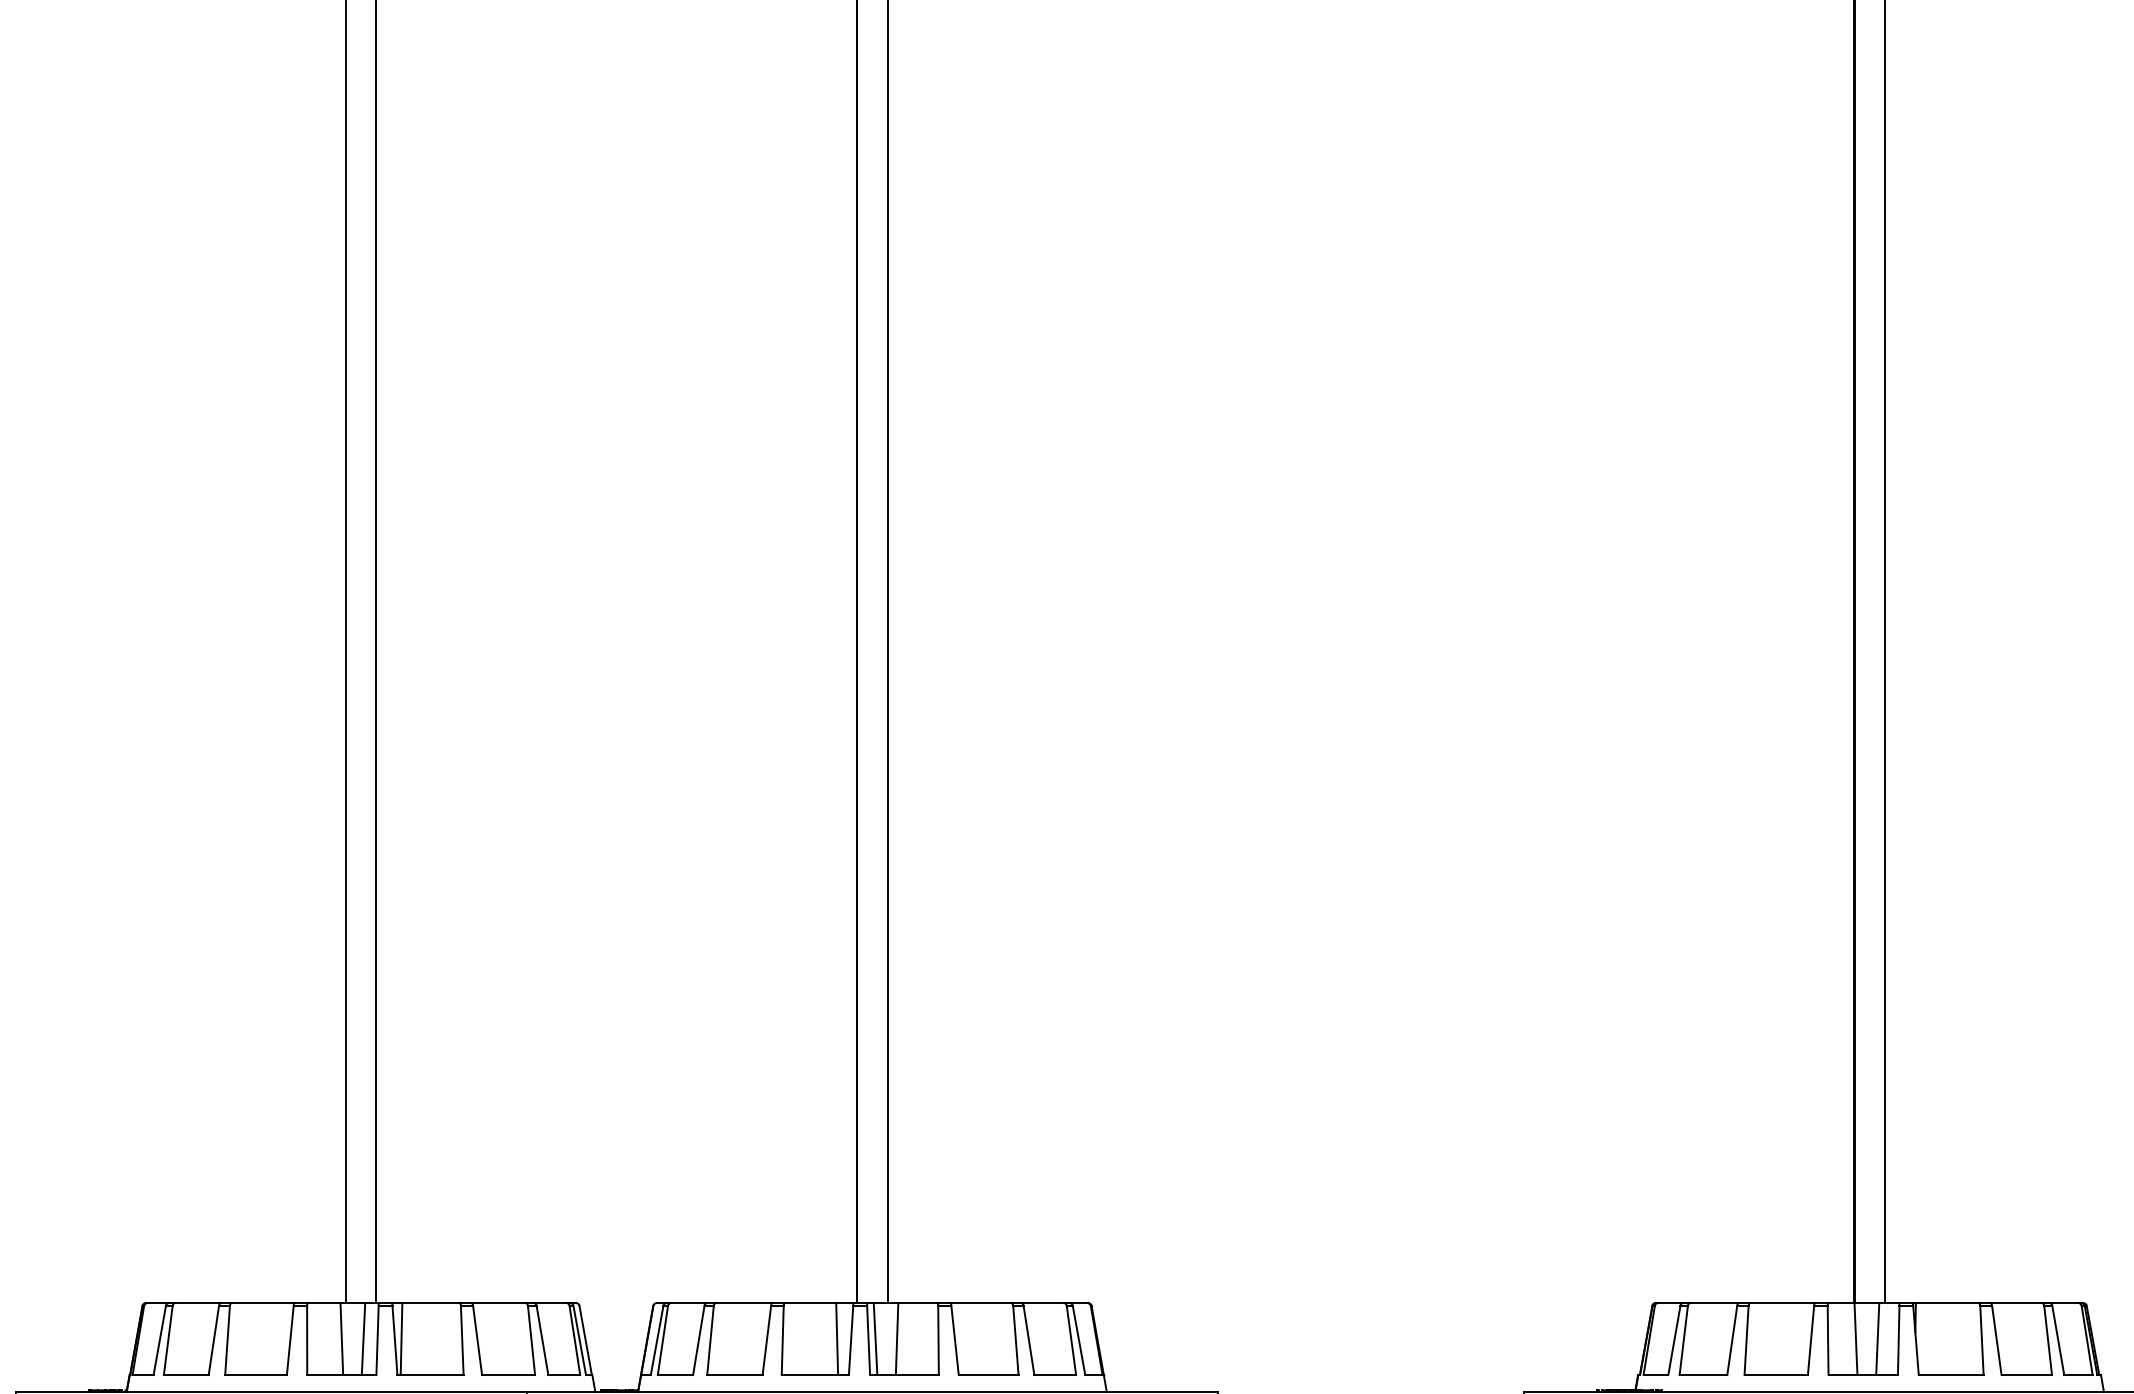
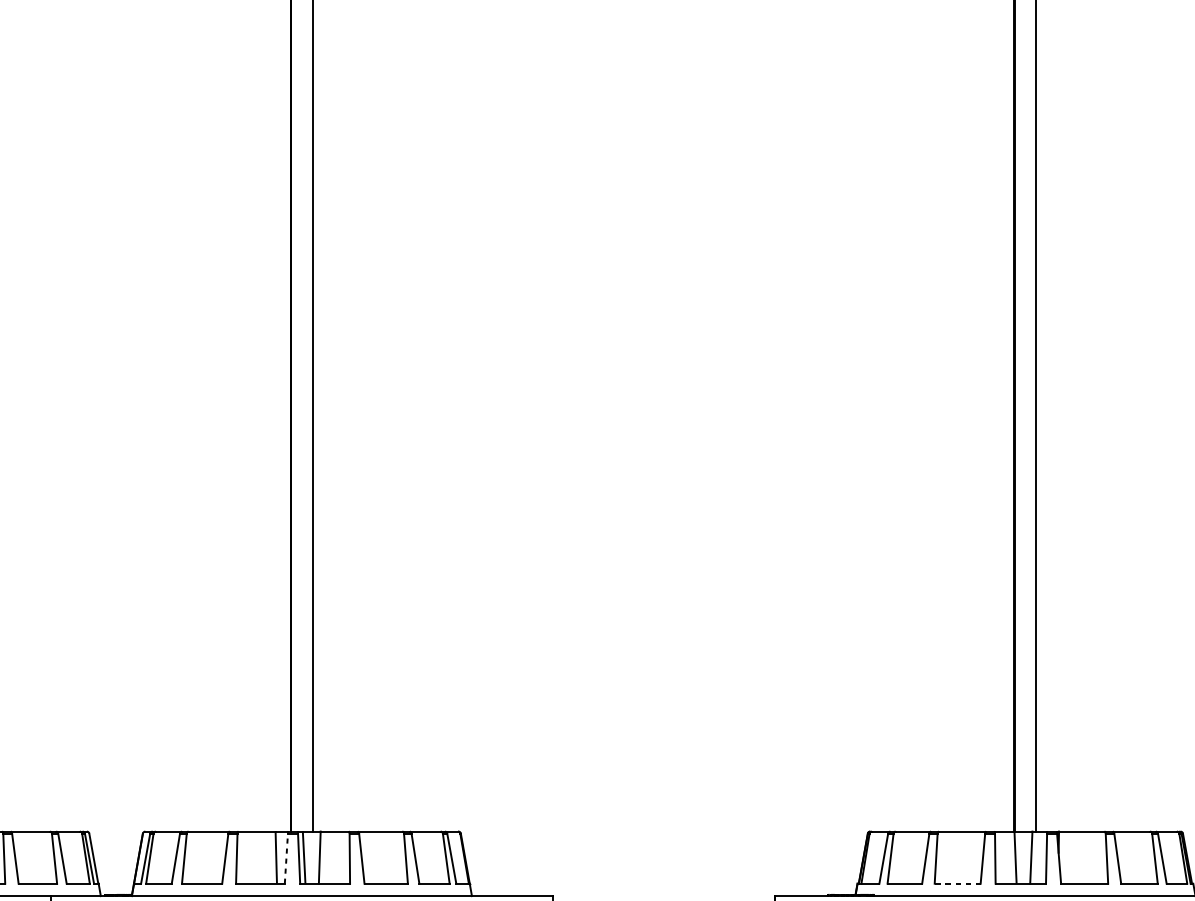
line: (851, 1340) -> (286, 858), solid -> dashed
line: (1776, 1374) -> (957, 883), solid -> dashed

